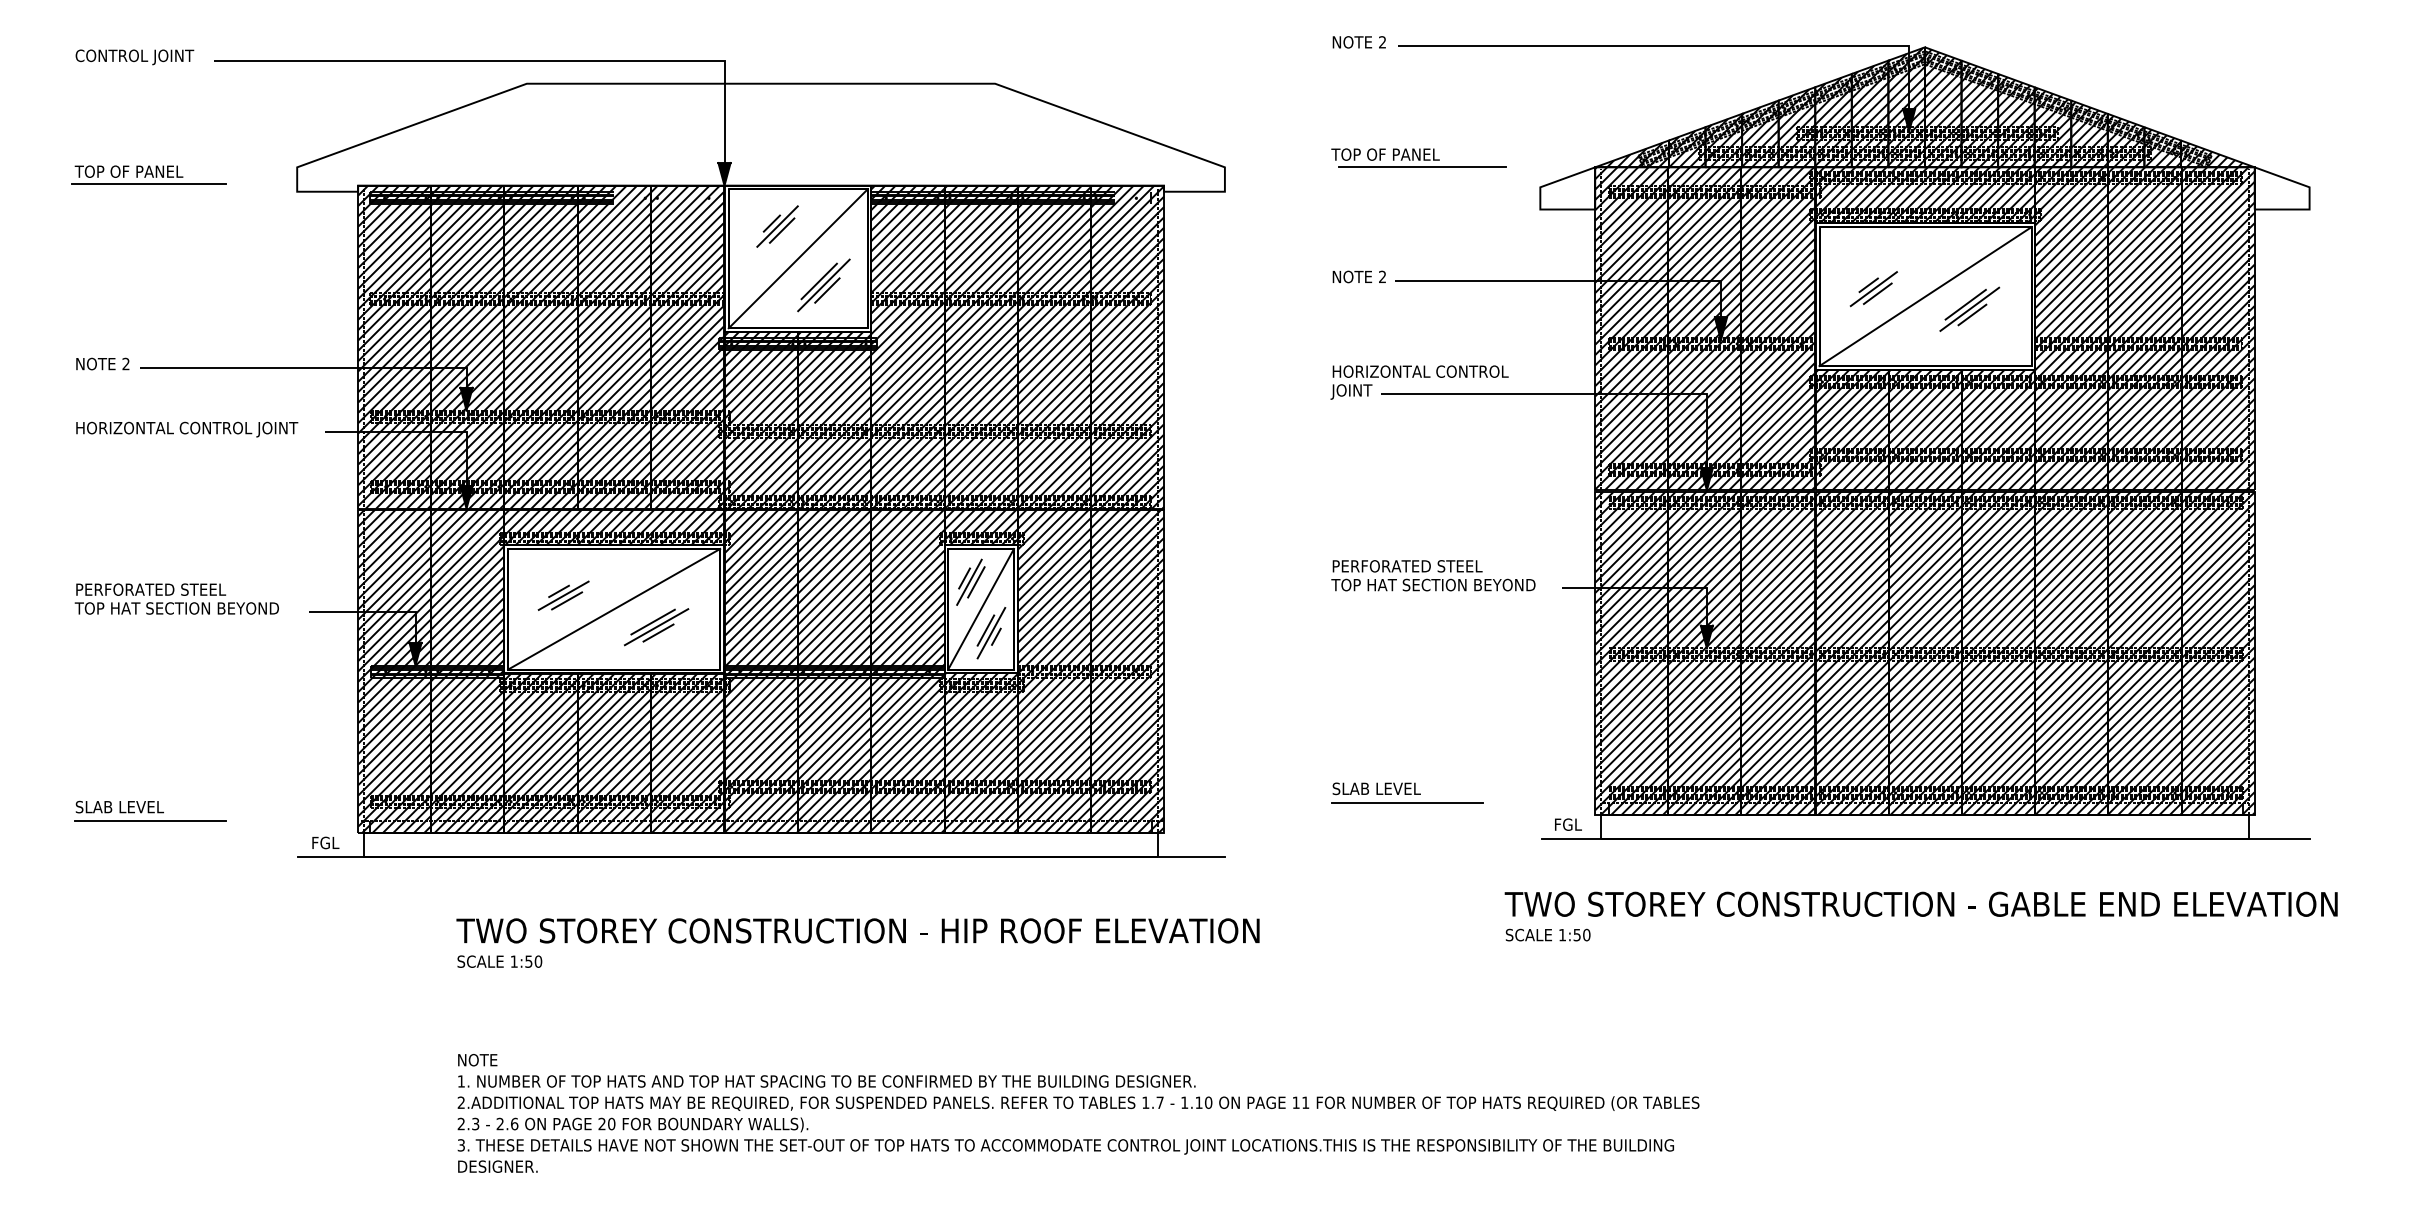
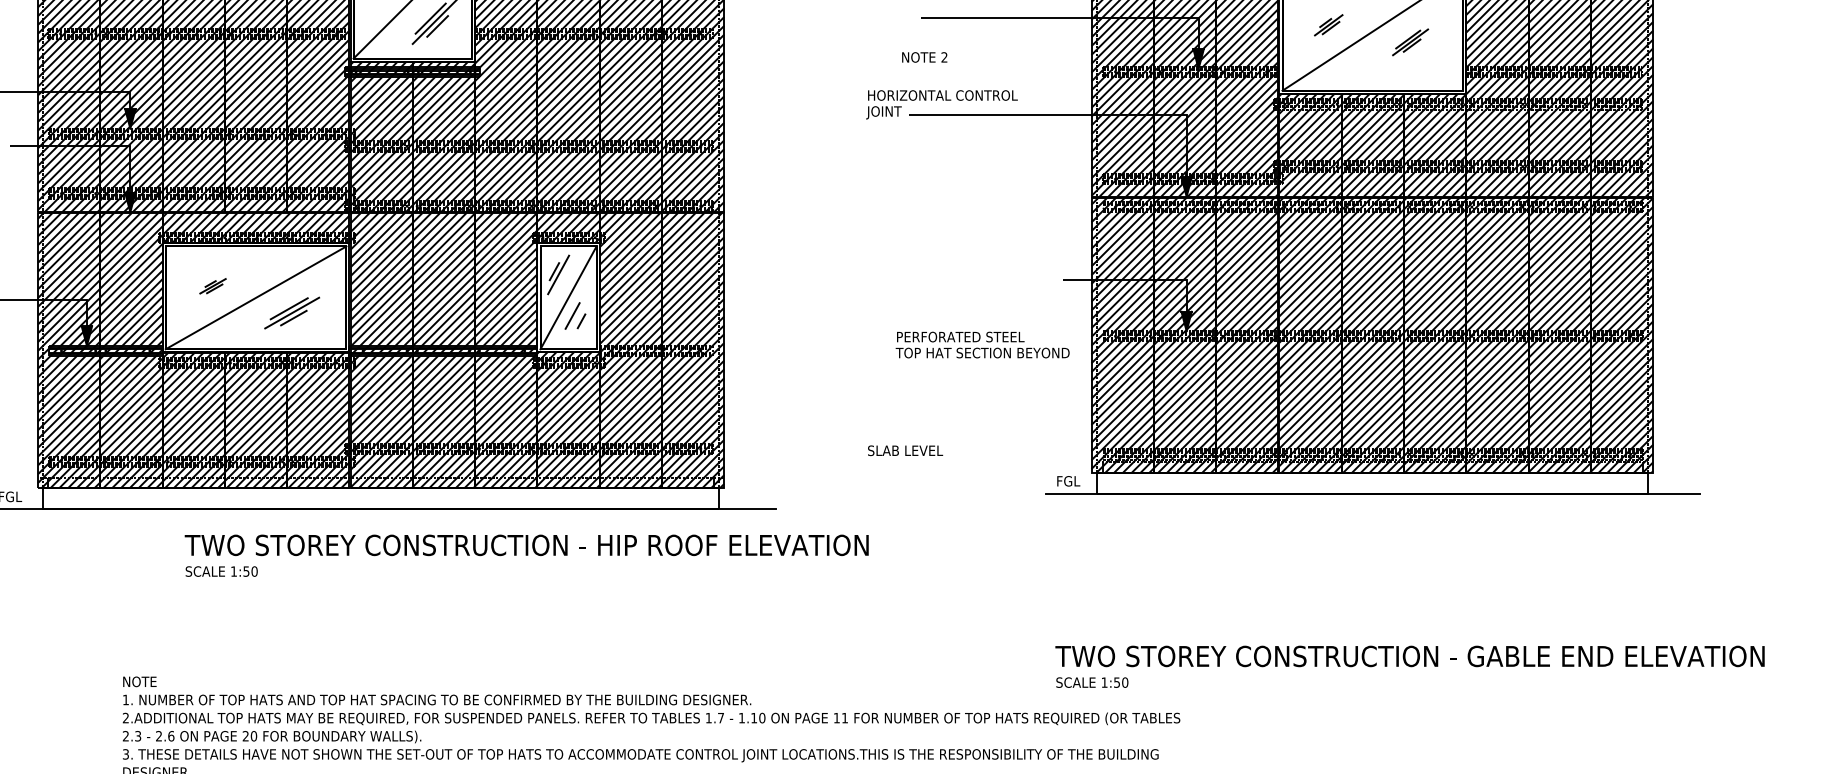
text: (1358, 276) -> (924, 57), moved
part: (1873, 289) -> (1328, 25), size x0.7
part: (1969, 308) -> (1410, 41), size x0.7
text: (1433, 575) -> (982, 344), moved
line: (976, 582) -> (564, 275), removed
part: (563, 595) -> (212, 286), size x0.6
line: (991, 632) -> (577, 317), removed
line: (1406, 802) -> (930, 462), removed
text: (1920, 916) -> (1409, 666), moved
text: (857, 942) -> (526, 555), moved

